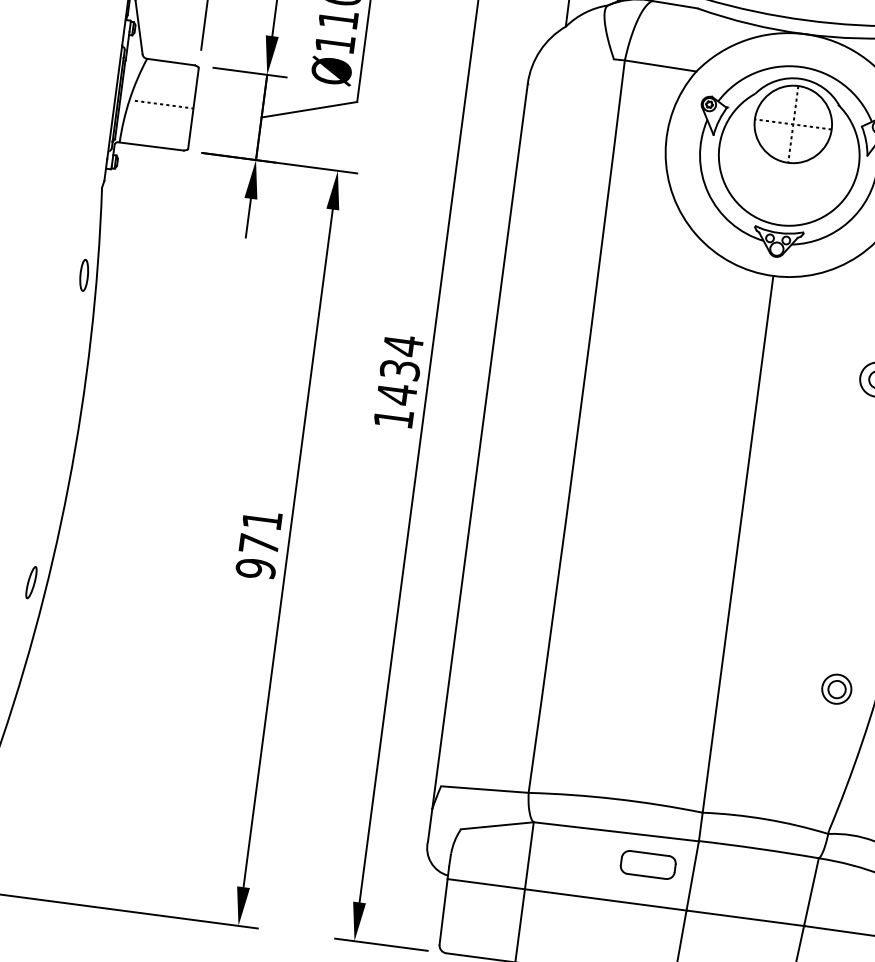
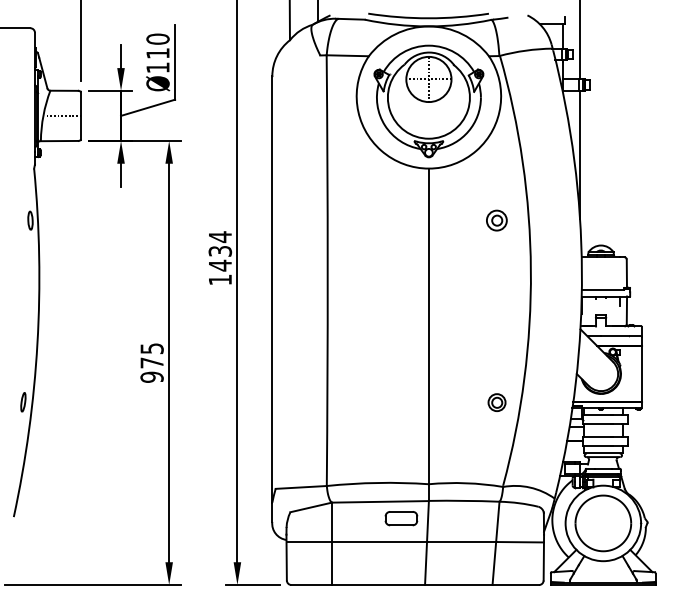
text: (261, 519) -> (151, 348), 971 -> 975

